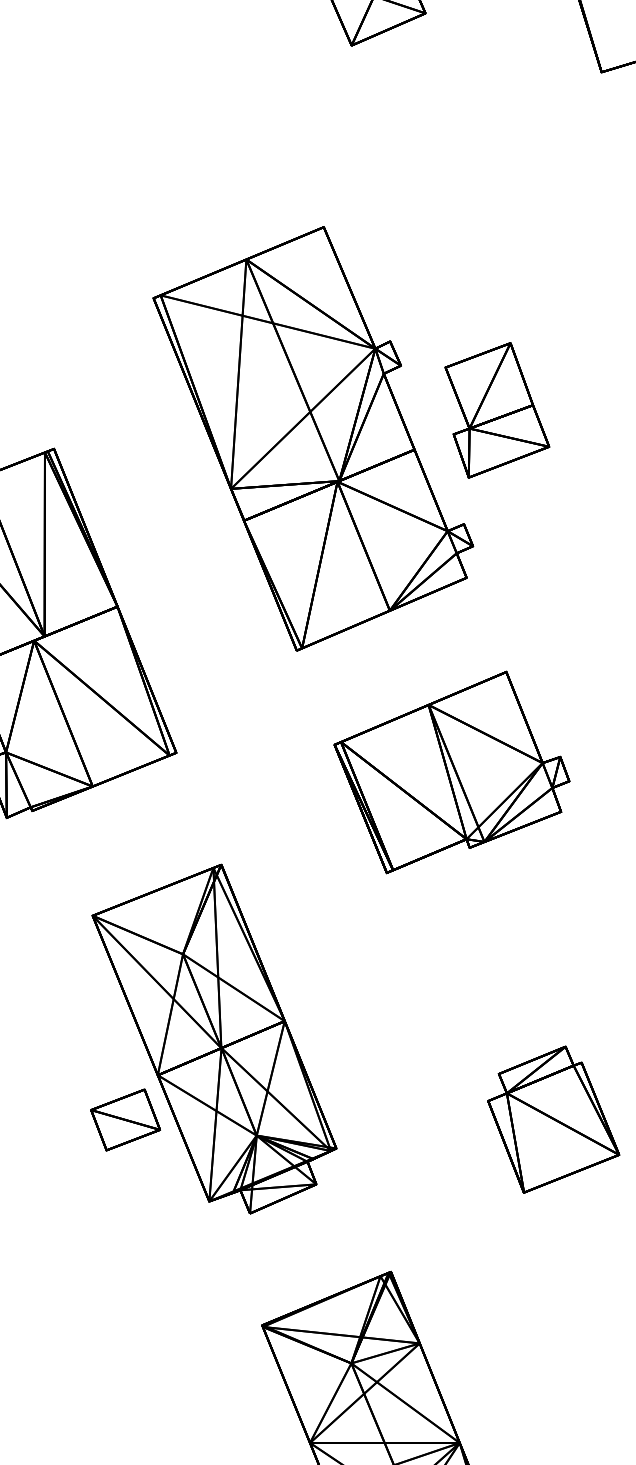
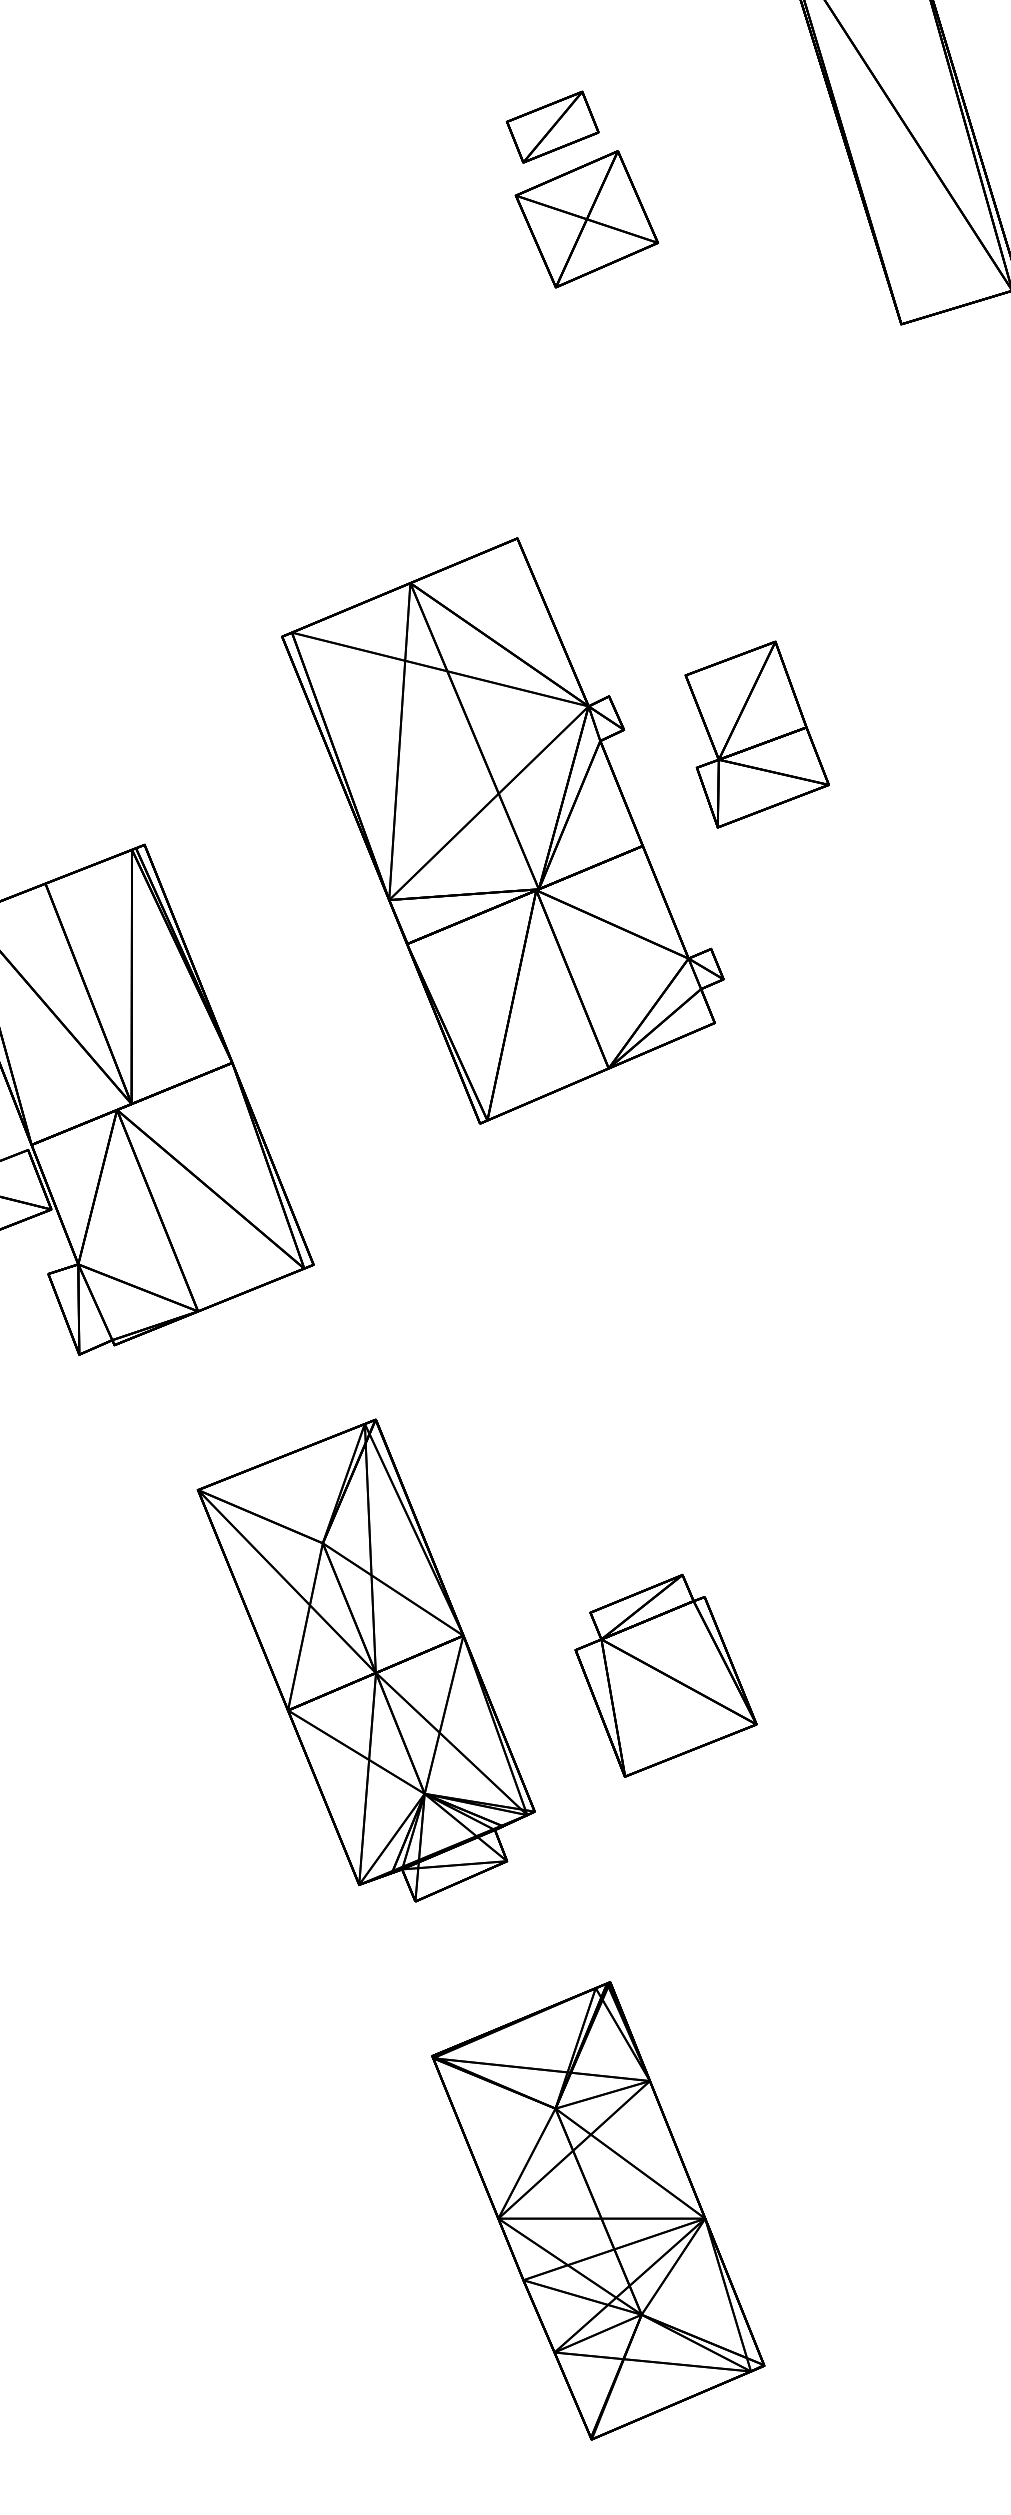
part: (496, 410) -> (756, 734), moved
part: (451, 772) -> (694, 1291), removed
part: (553, 1119) -> (665, 1675), moved
part: (125, 1120) -> (243, 1772), removed

